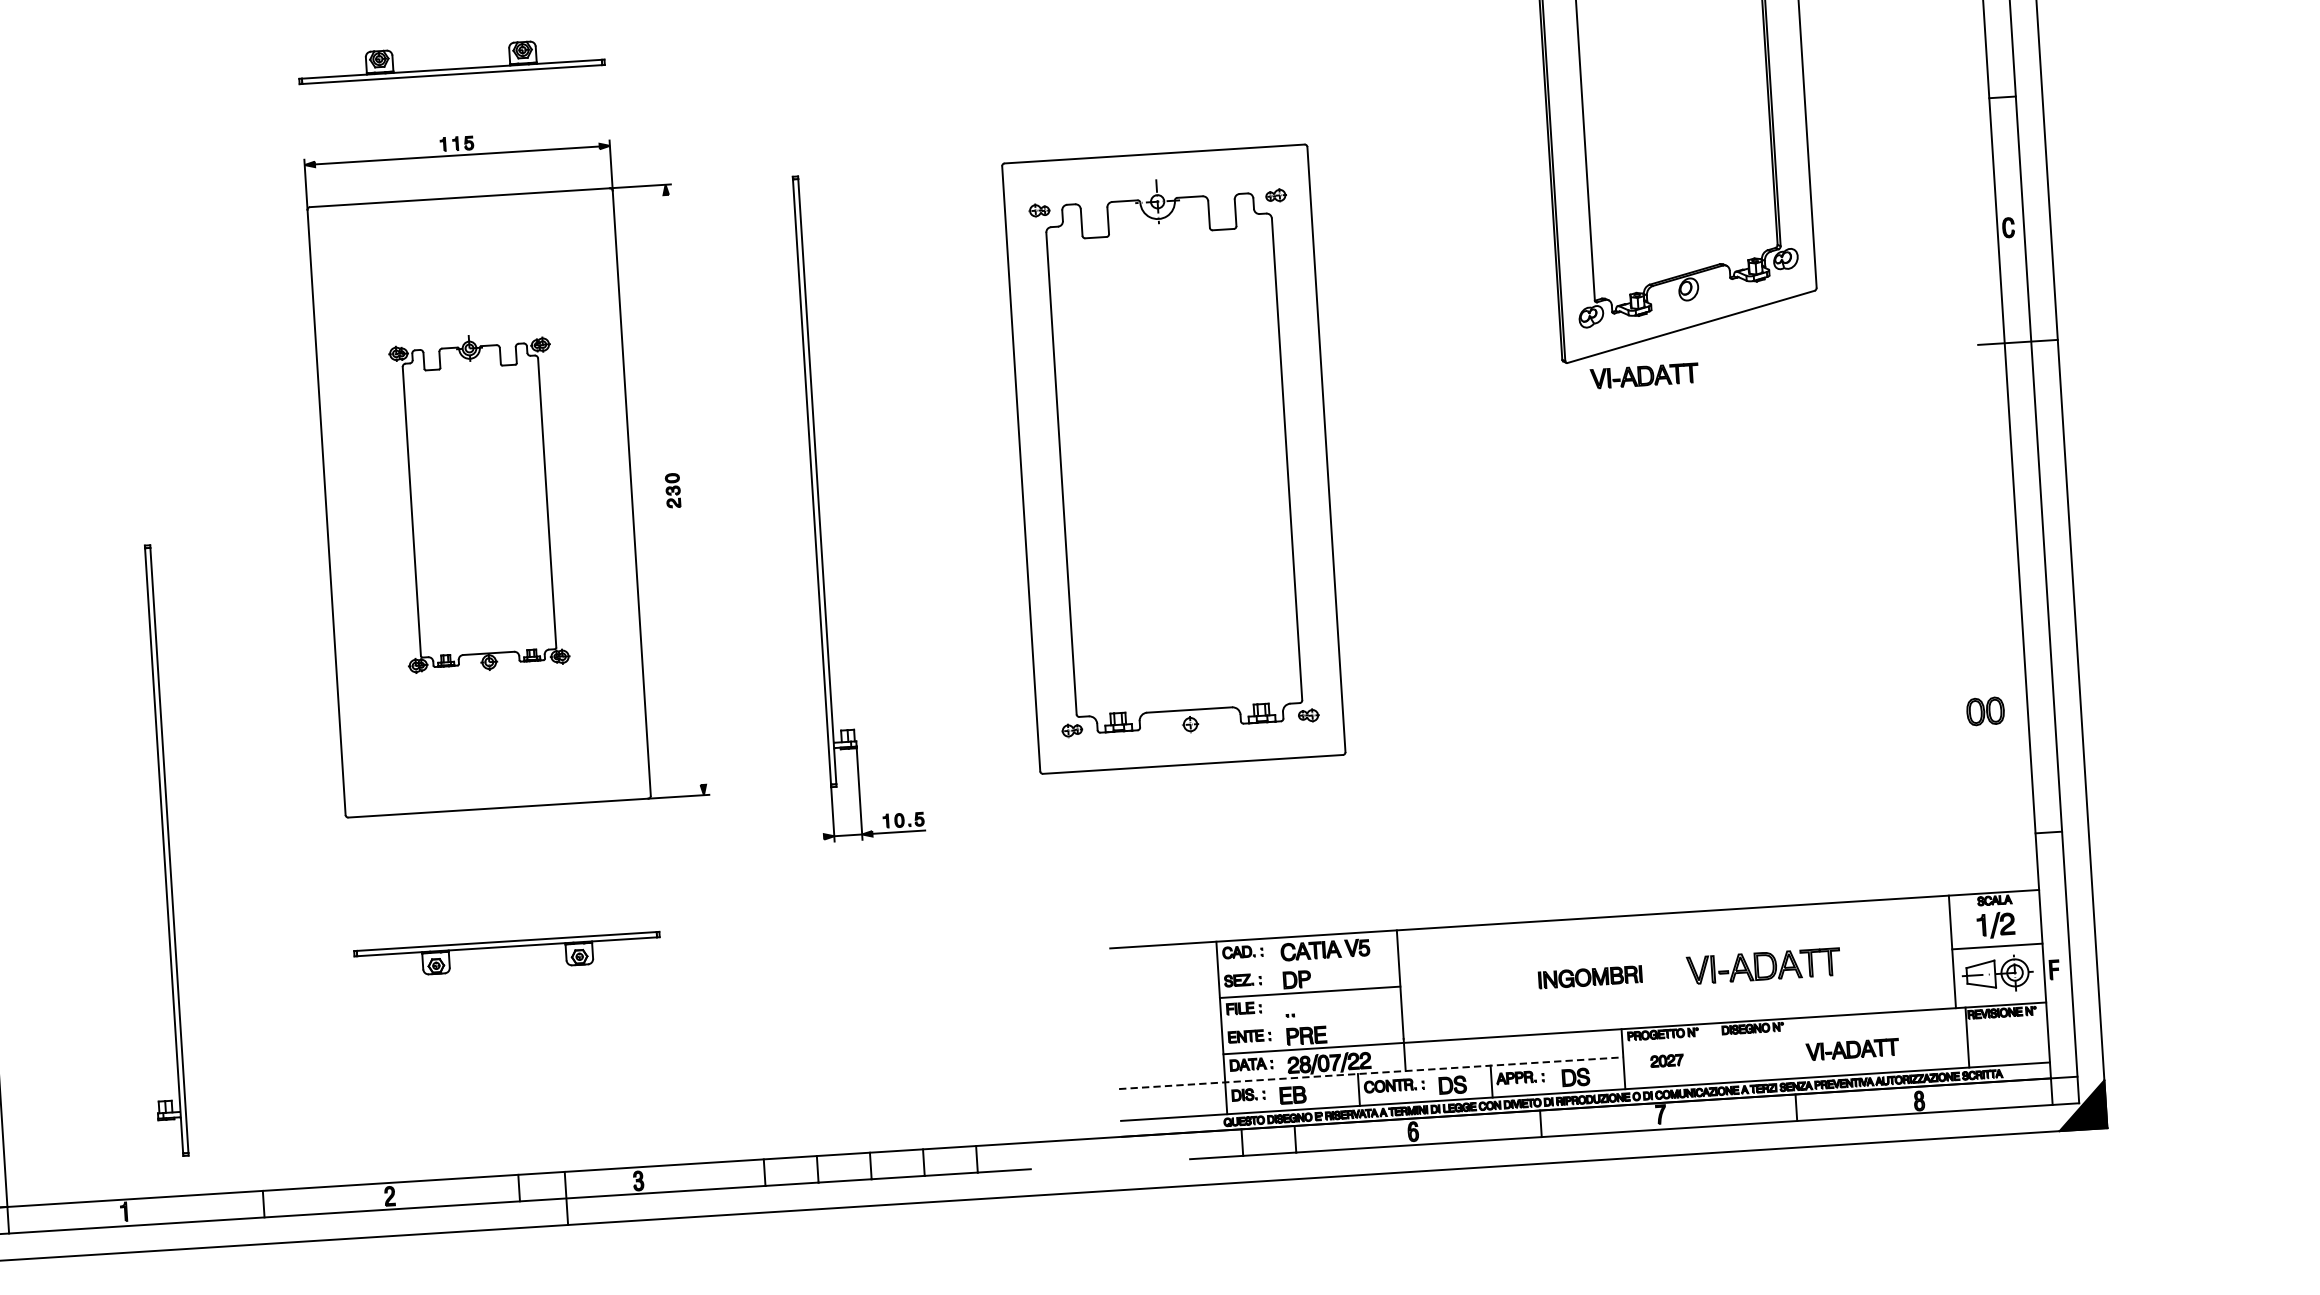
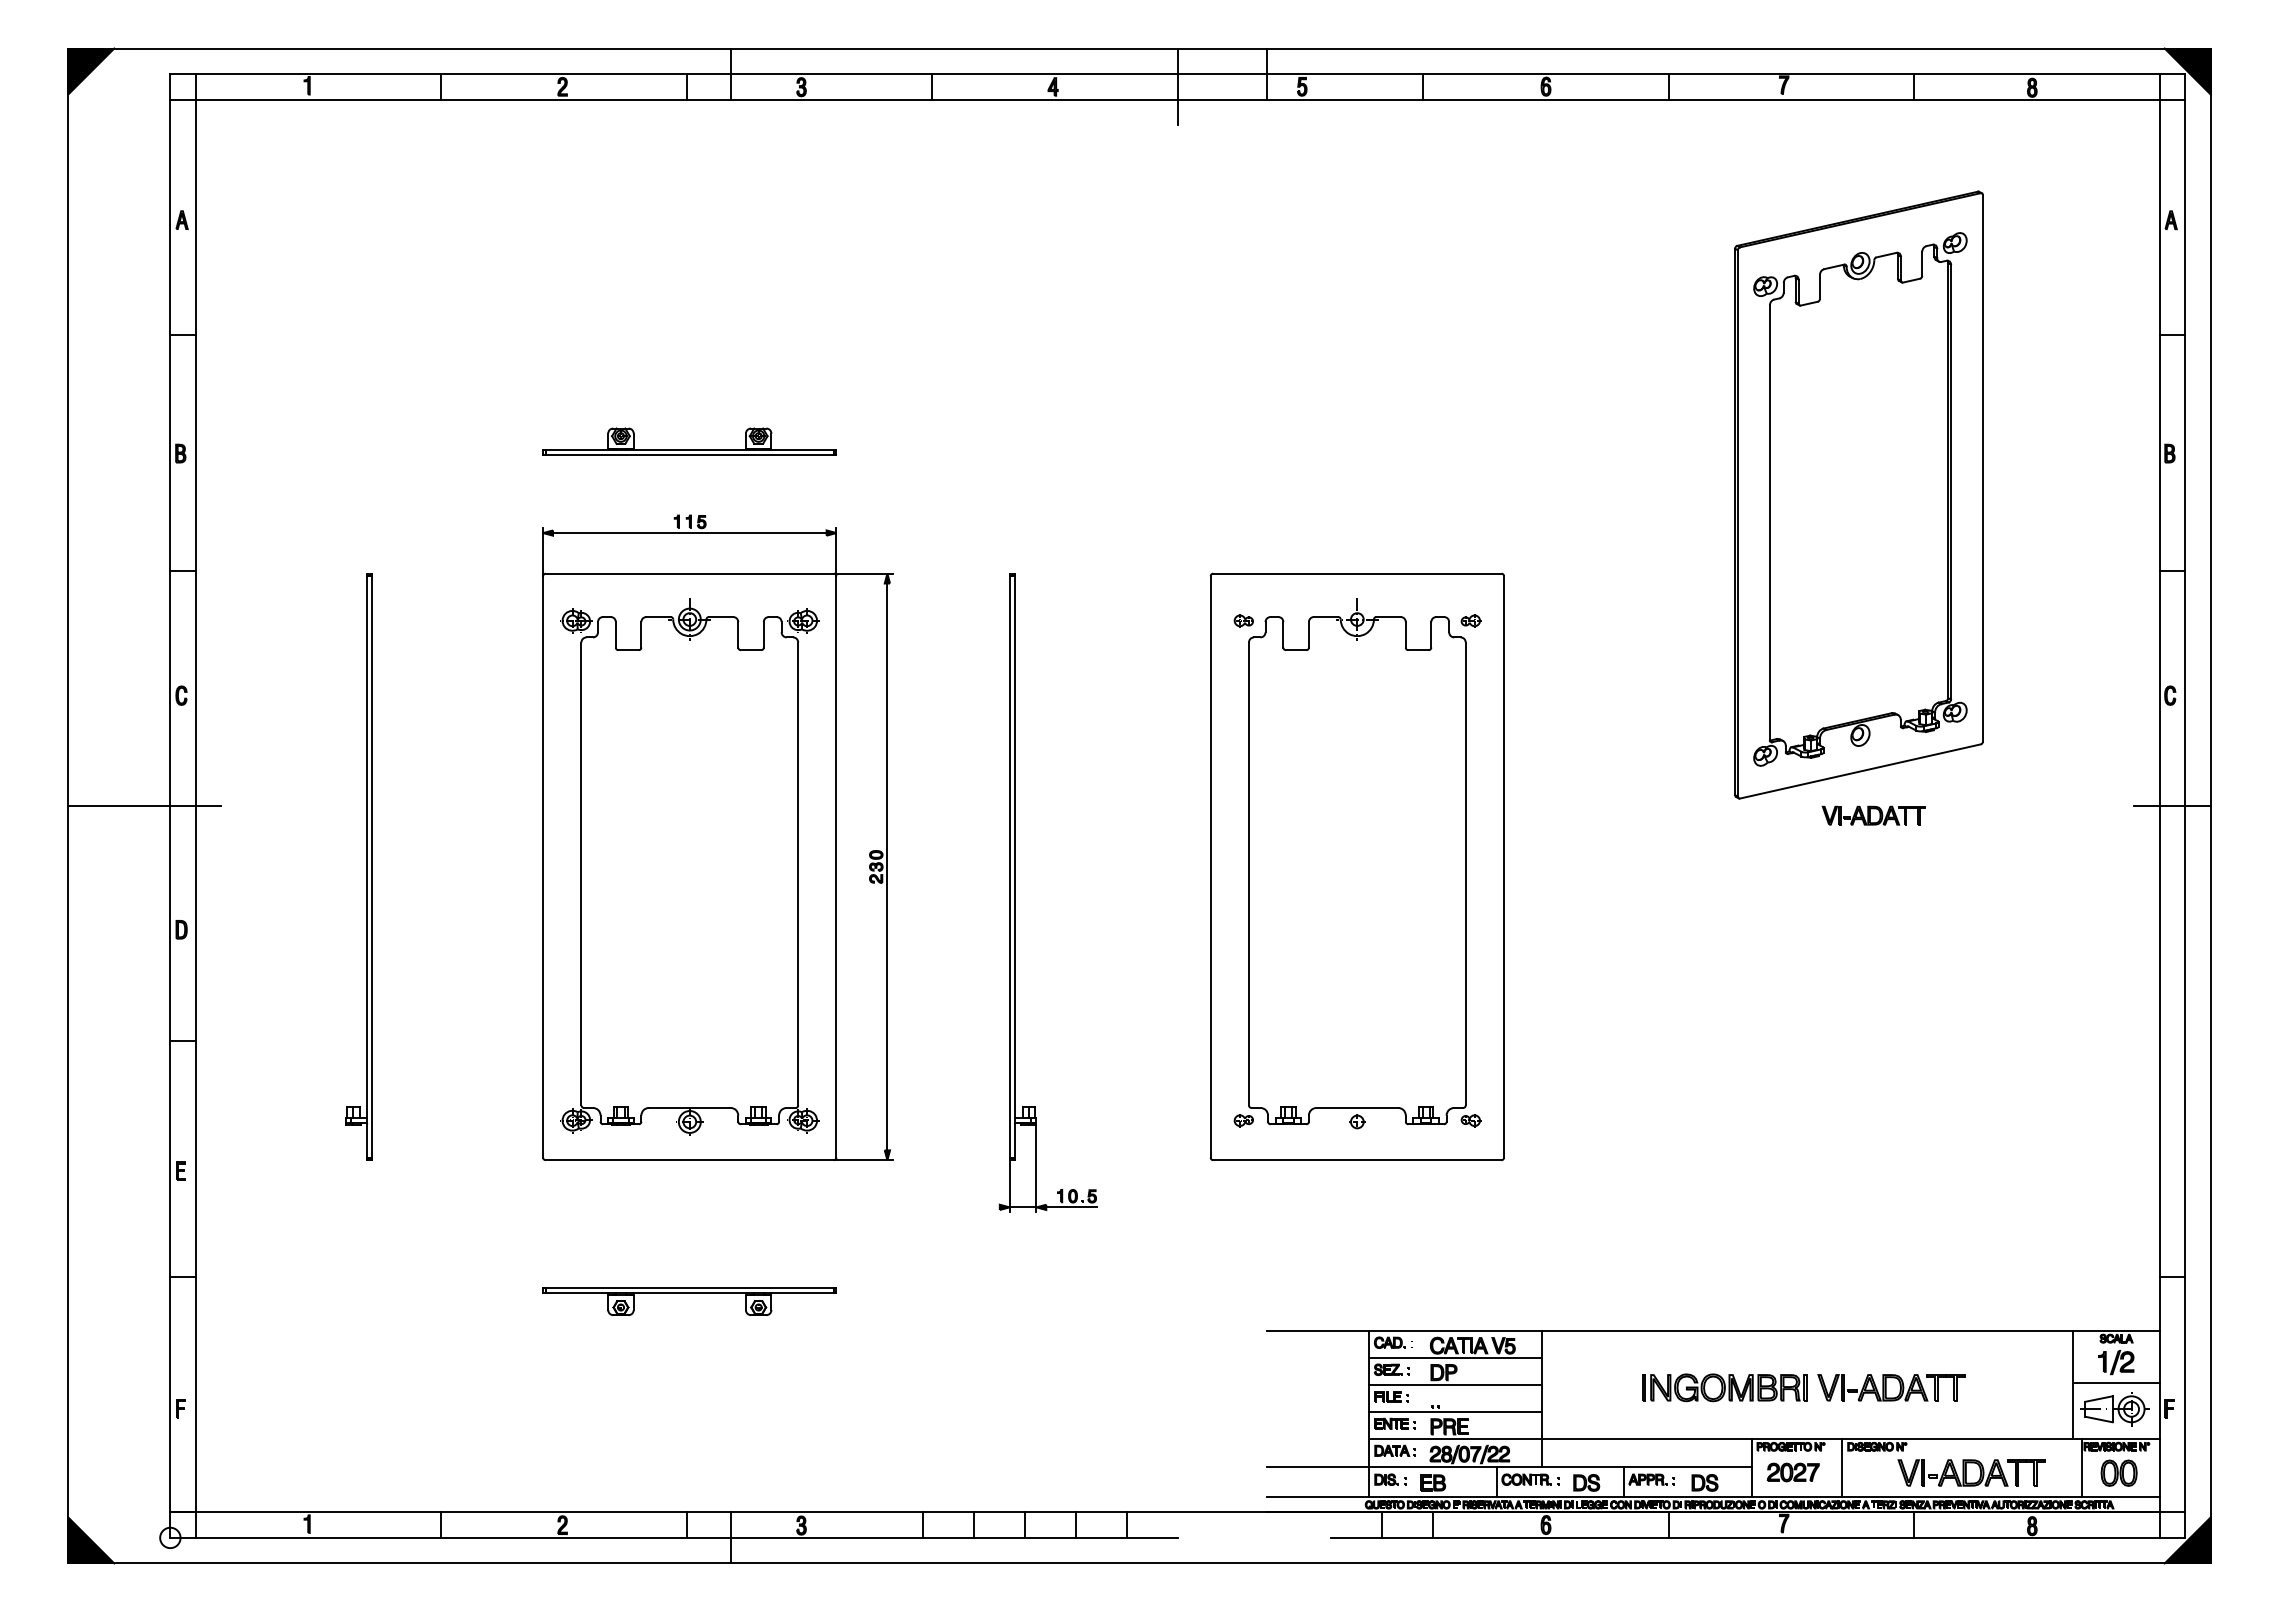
part: (1644, 375) -> (1873, 815), moved
line: (684, 489) -> (887, 866), added
part: (478, 502) -> (689, 866), size x1.67
part: (1984, 710) -> (2118, 1472), moved
part: (163, 850) -> (366, 866), moved
line: (1308, 964) -> (1455, 1358), added
part: (1589, 976) -> (1724, 1387), size x1.67
line: (1311, 1020) -> (1455, 1412), added
part: (1852, 1049) -> (1971, 1472), size x1.67
line: (1718, 1053) -> (1842, 1468), added
part: (1666, 1060) -> (1792, 1472), size x1.67
line: (1371, 1073) -> (1509, 1466), dashed -> solid

